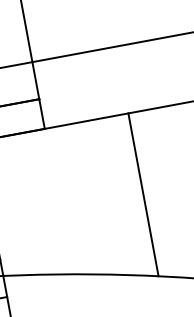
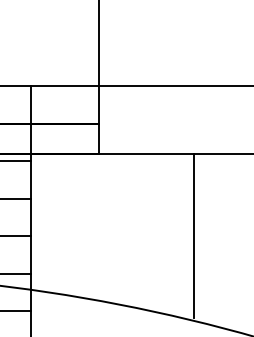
line: (143, 194) -> (194, 235), moved

